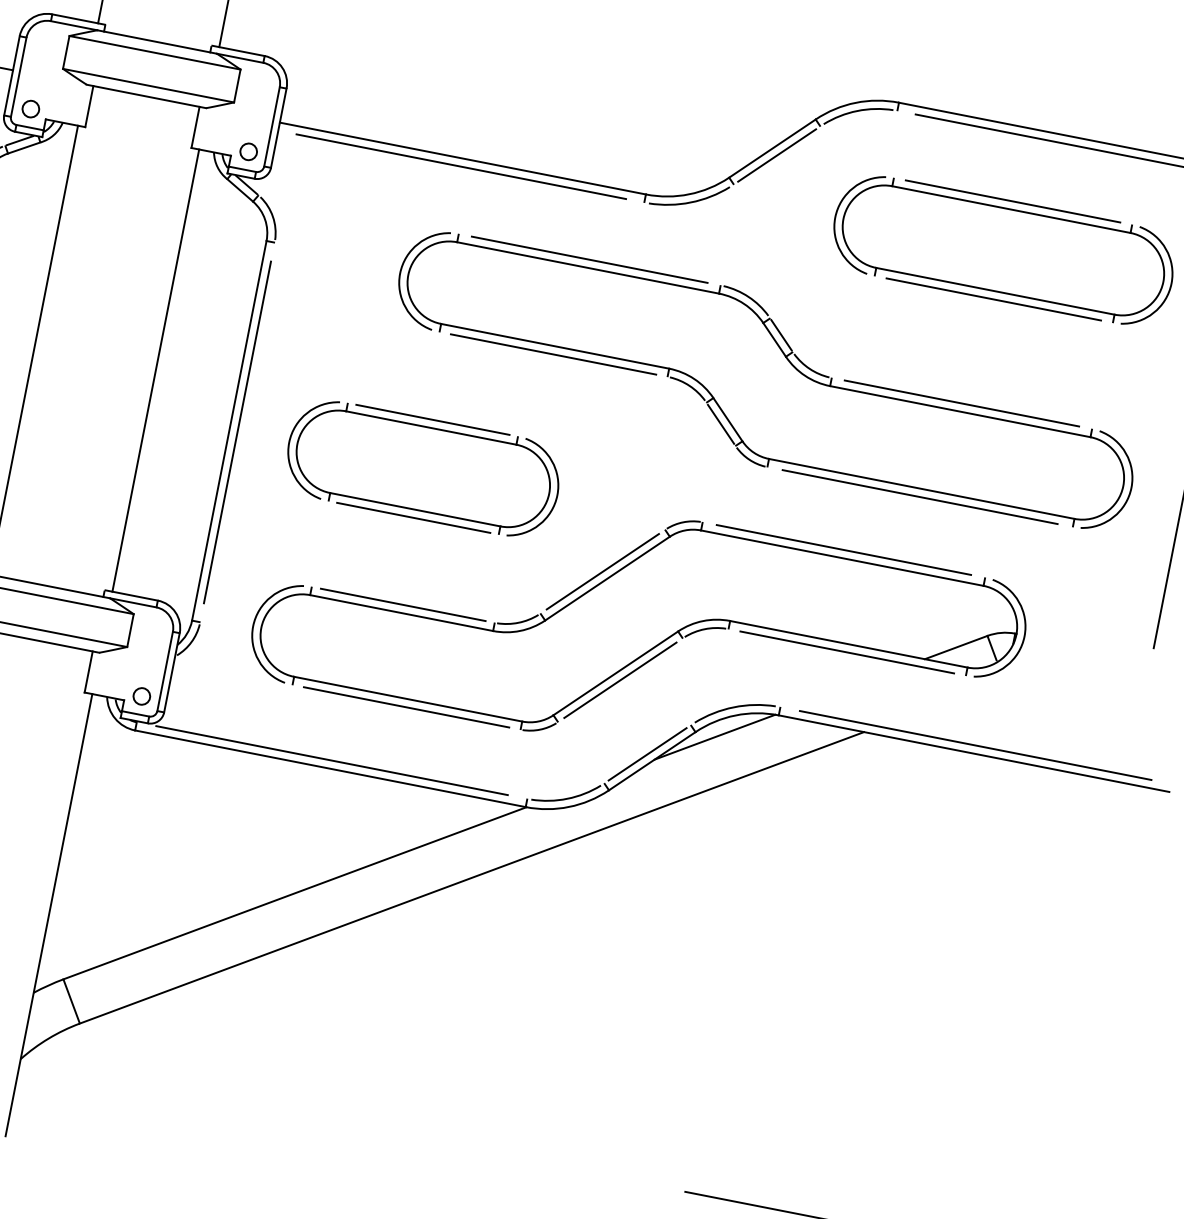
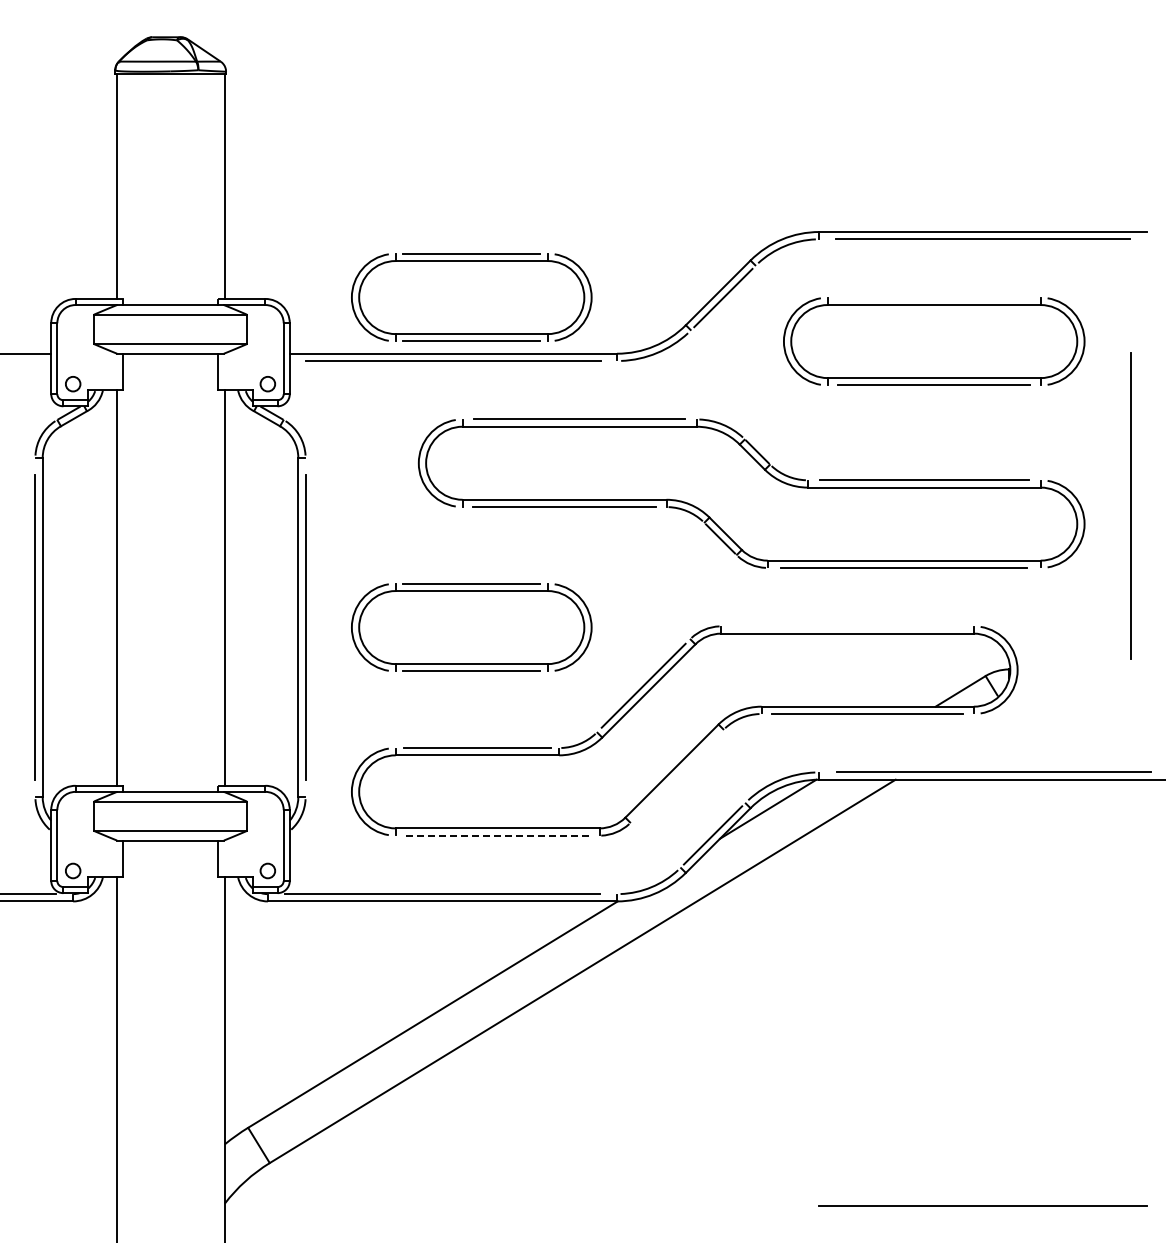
part: (495, 99) -> (471, 297), added
line: (1013, 201) -> (934, 297), removed
line: (843, 550) -> (847, 626), removed
line: (620, 680) -> (677, 776), removed
line: (406, 707) -> (497, 835), solid -> dashed

